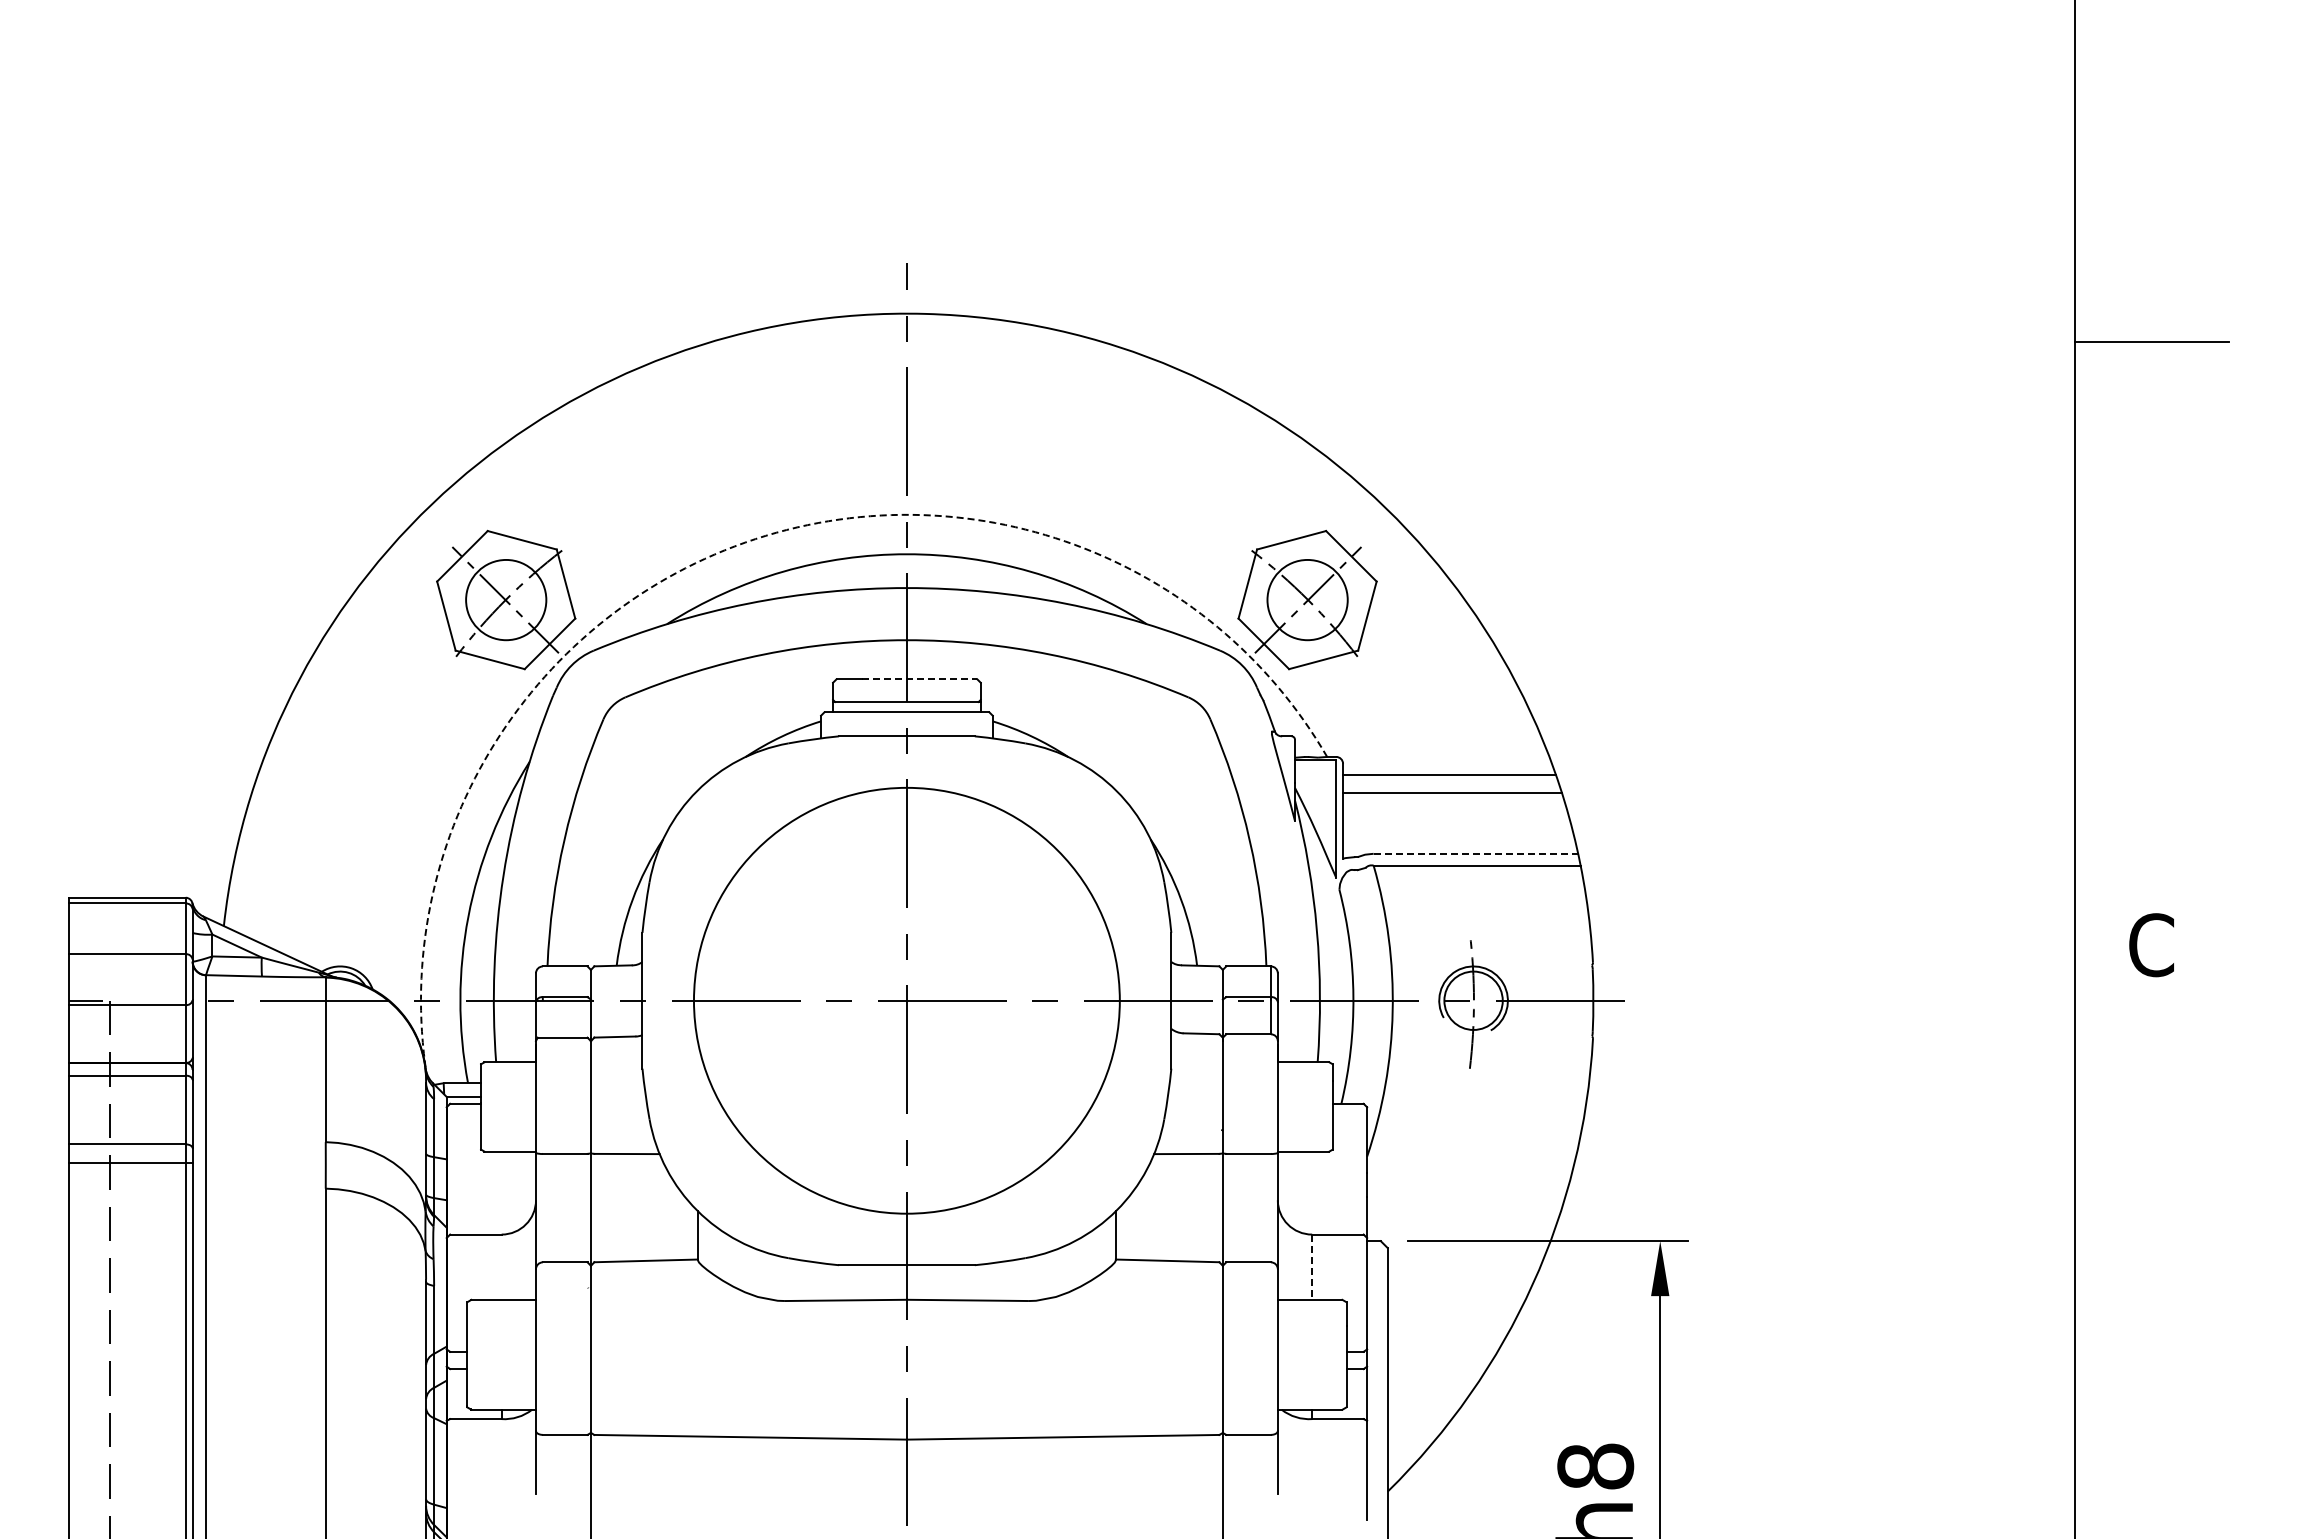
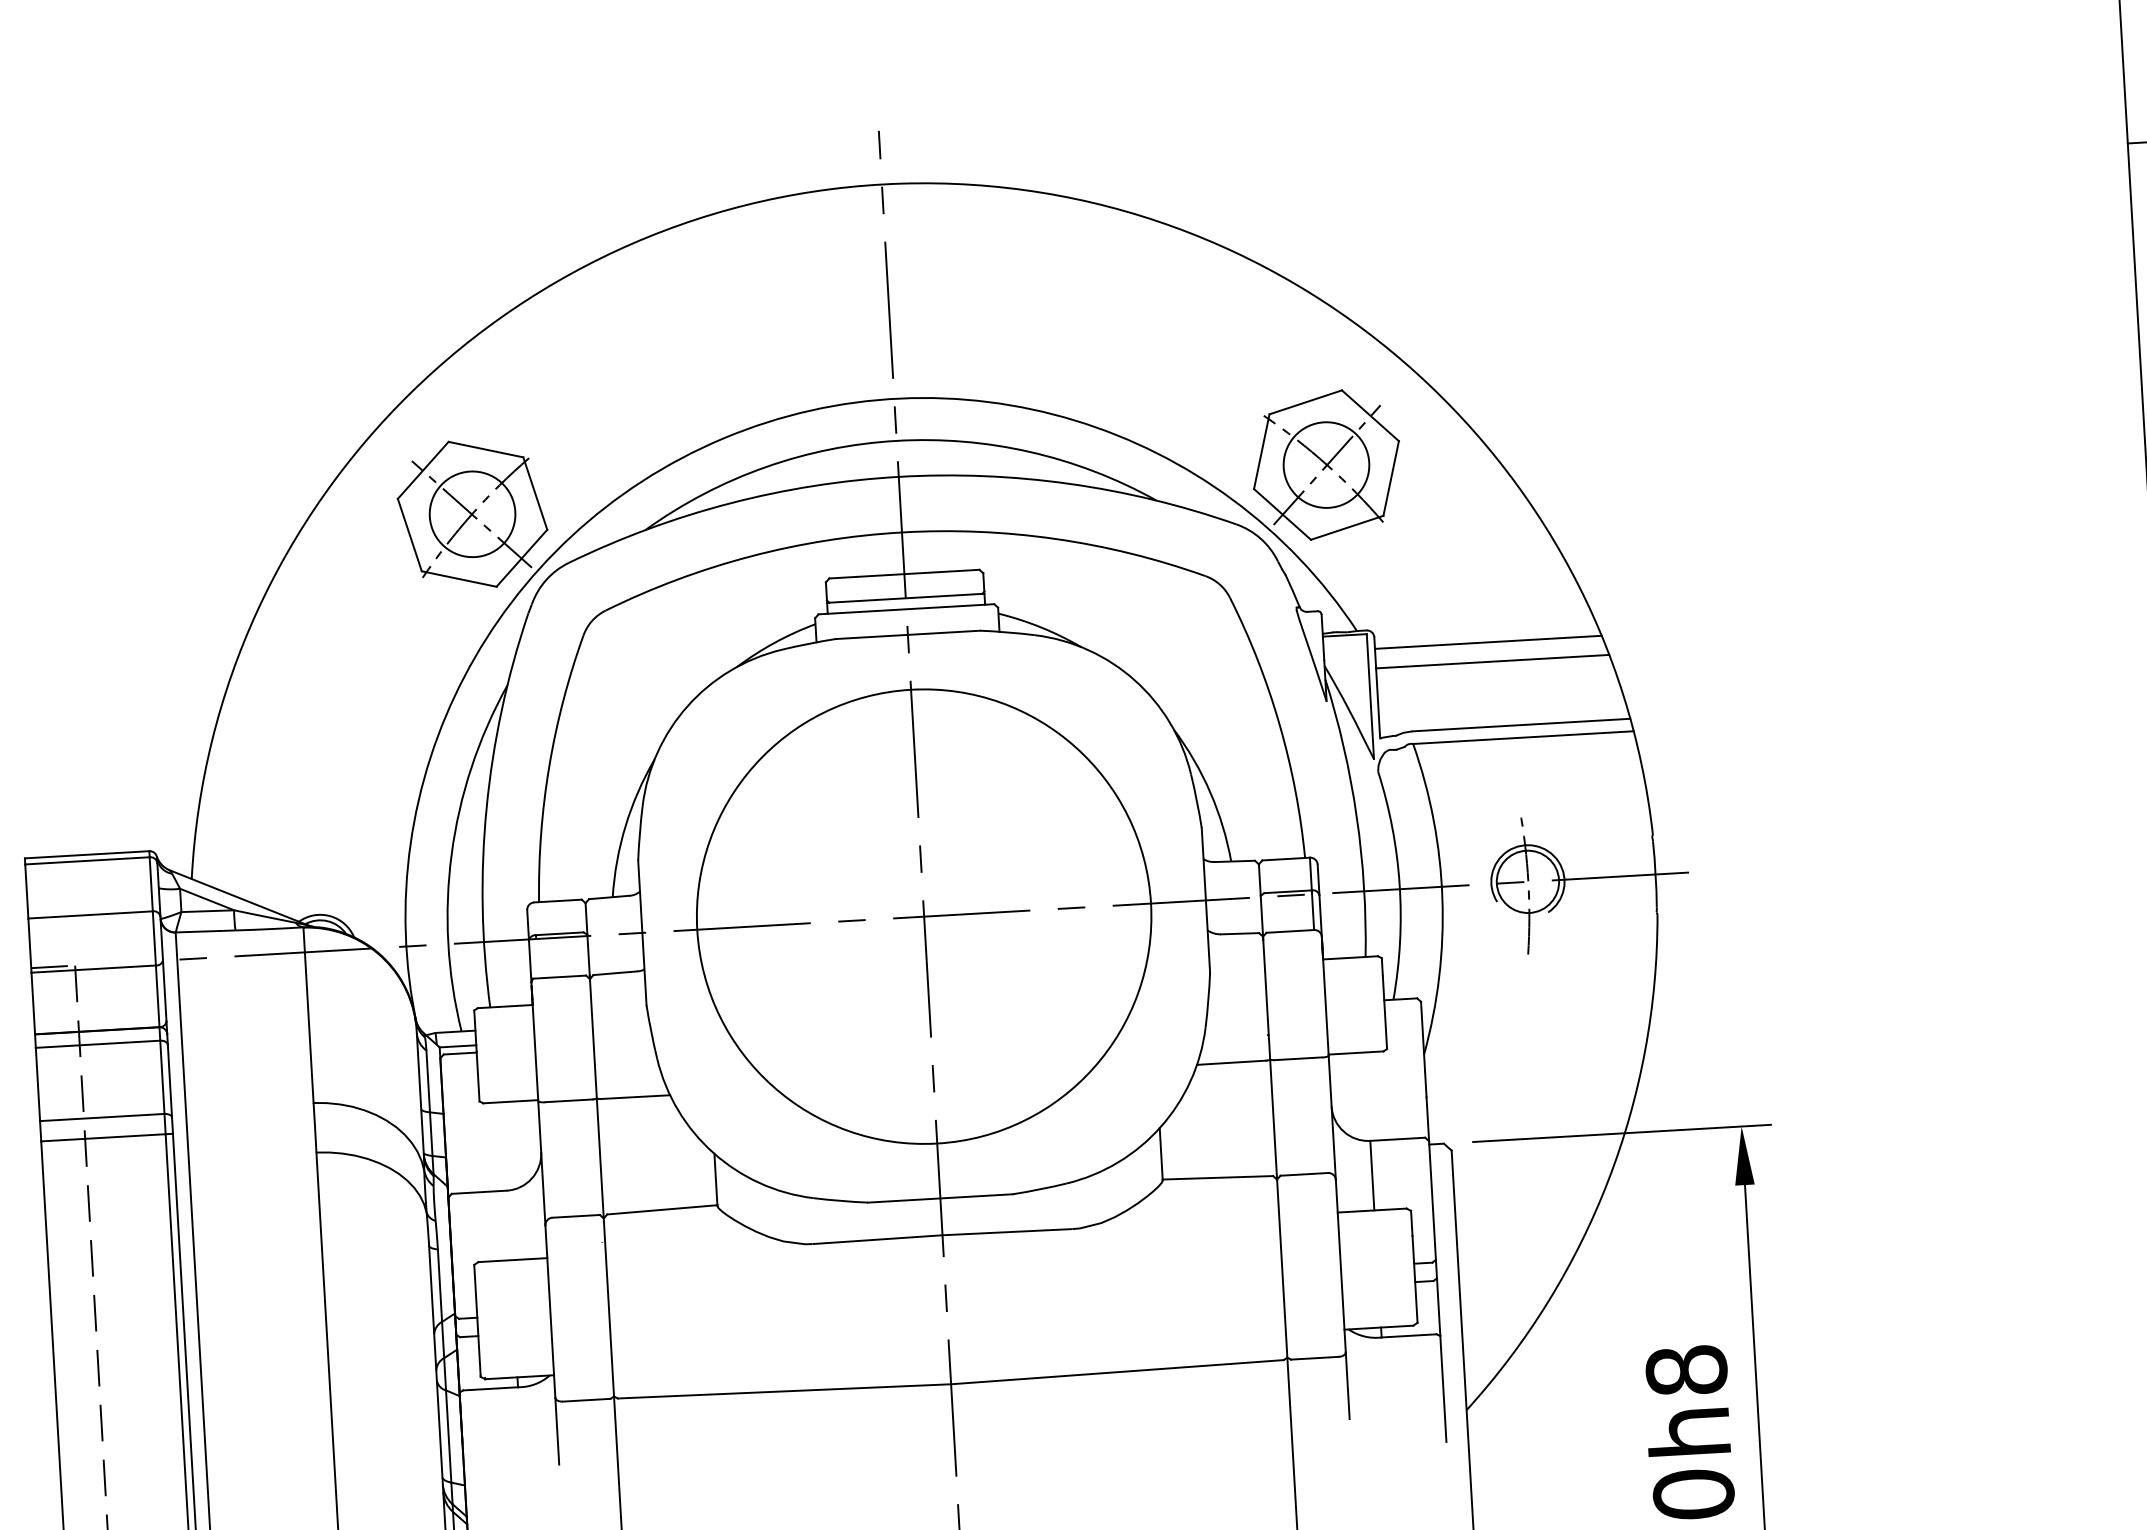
arc: (745, 542) -> (723, 438), dashed -> solid
line: (919, 679) -> (917, 573), dashed -> solid
line: (1476, 853) -> (1522, 724), dashed -> solid
line: (1312, 1267) -> (1372, 1175), dashed -> solid

